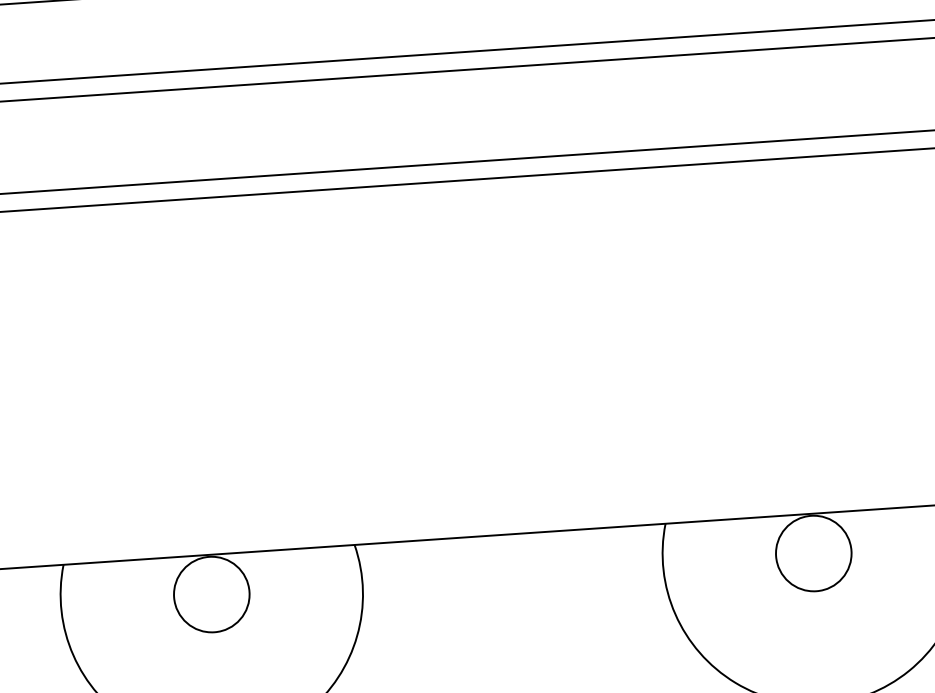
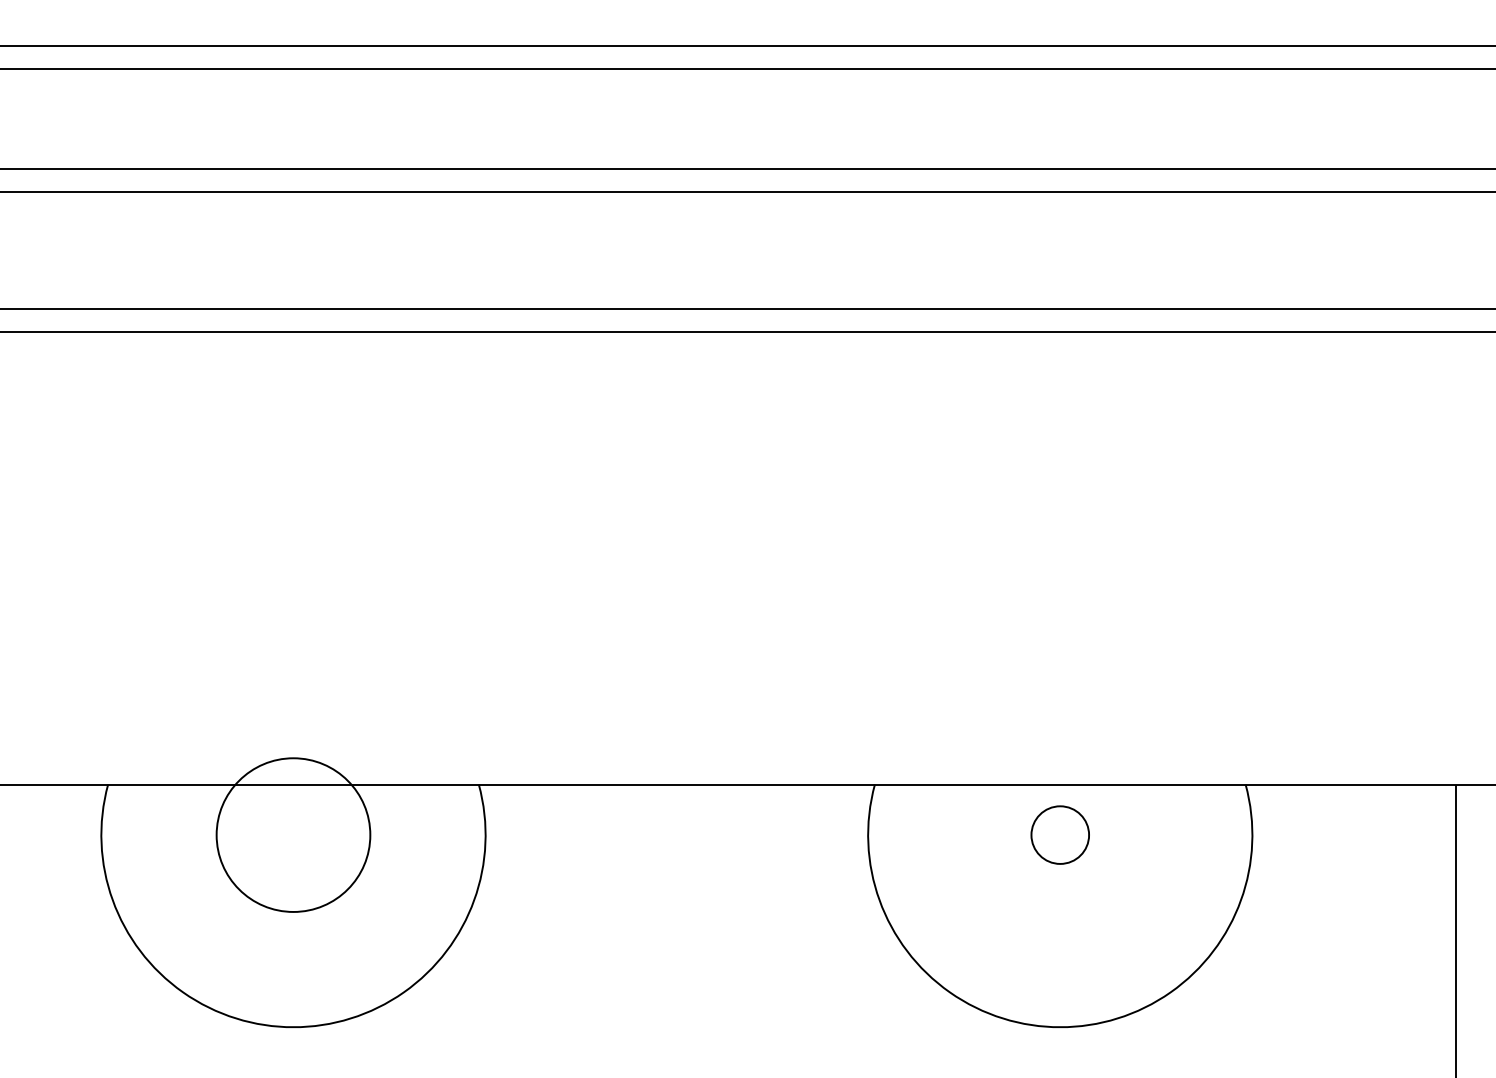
circle: (813, 553) -> (1060, 835), size x0.6
circle: (211, 594) -> (293, 835), size x1.6

